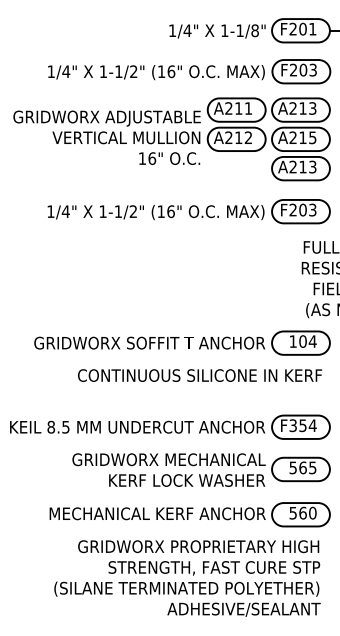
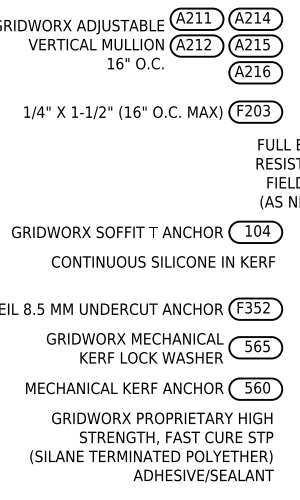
text: (312, 108) -> (266, 17), A213 -> A214
text: (312, 166) -> (266, 70), A213 -> A216
text: (312, 425) -> (266, 307), F354 -> F352

